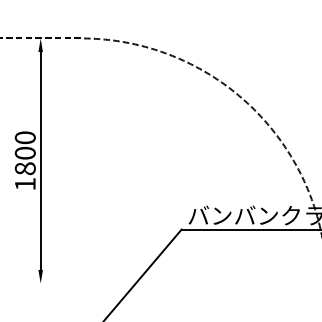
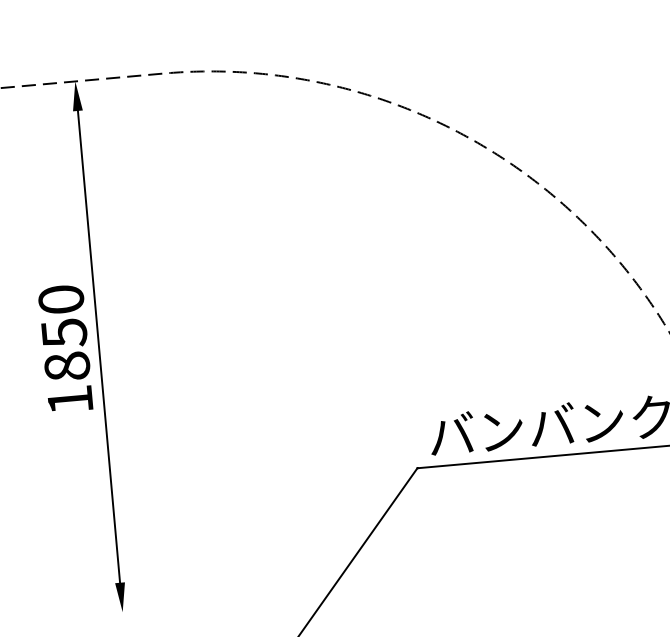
text: (24, 153) -> (62, 333), 1800 -> 1850

